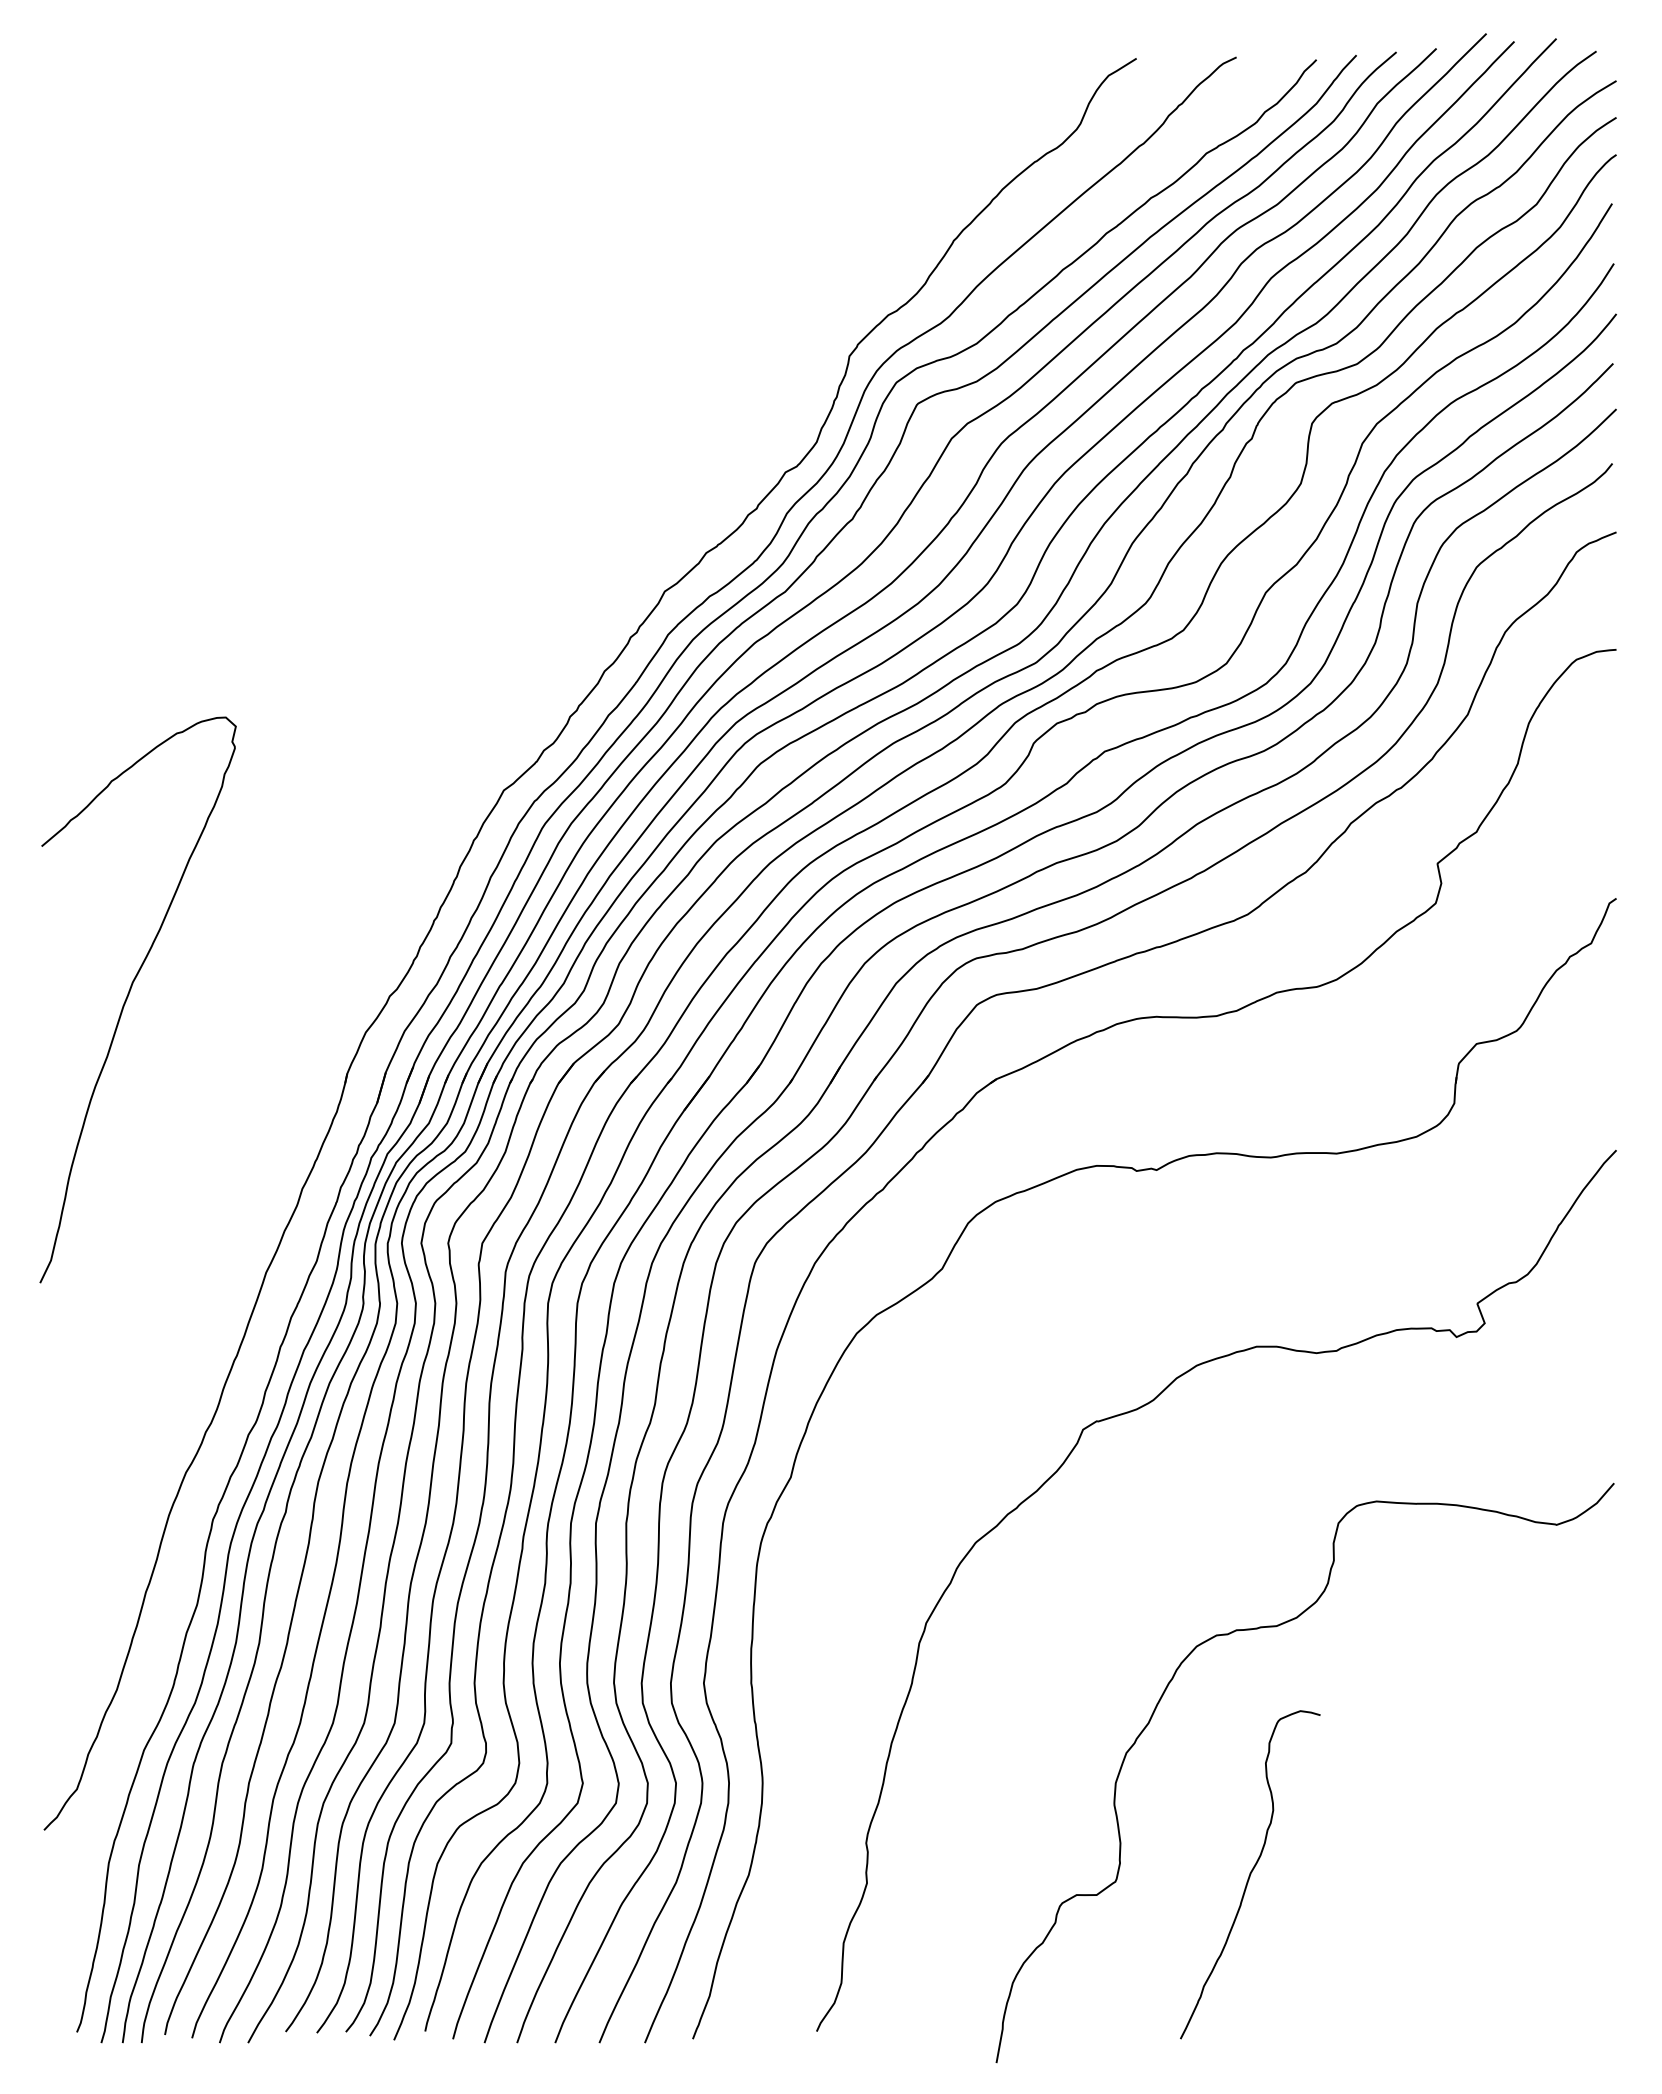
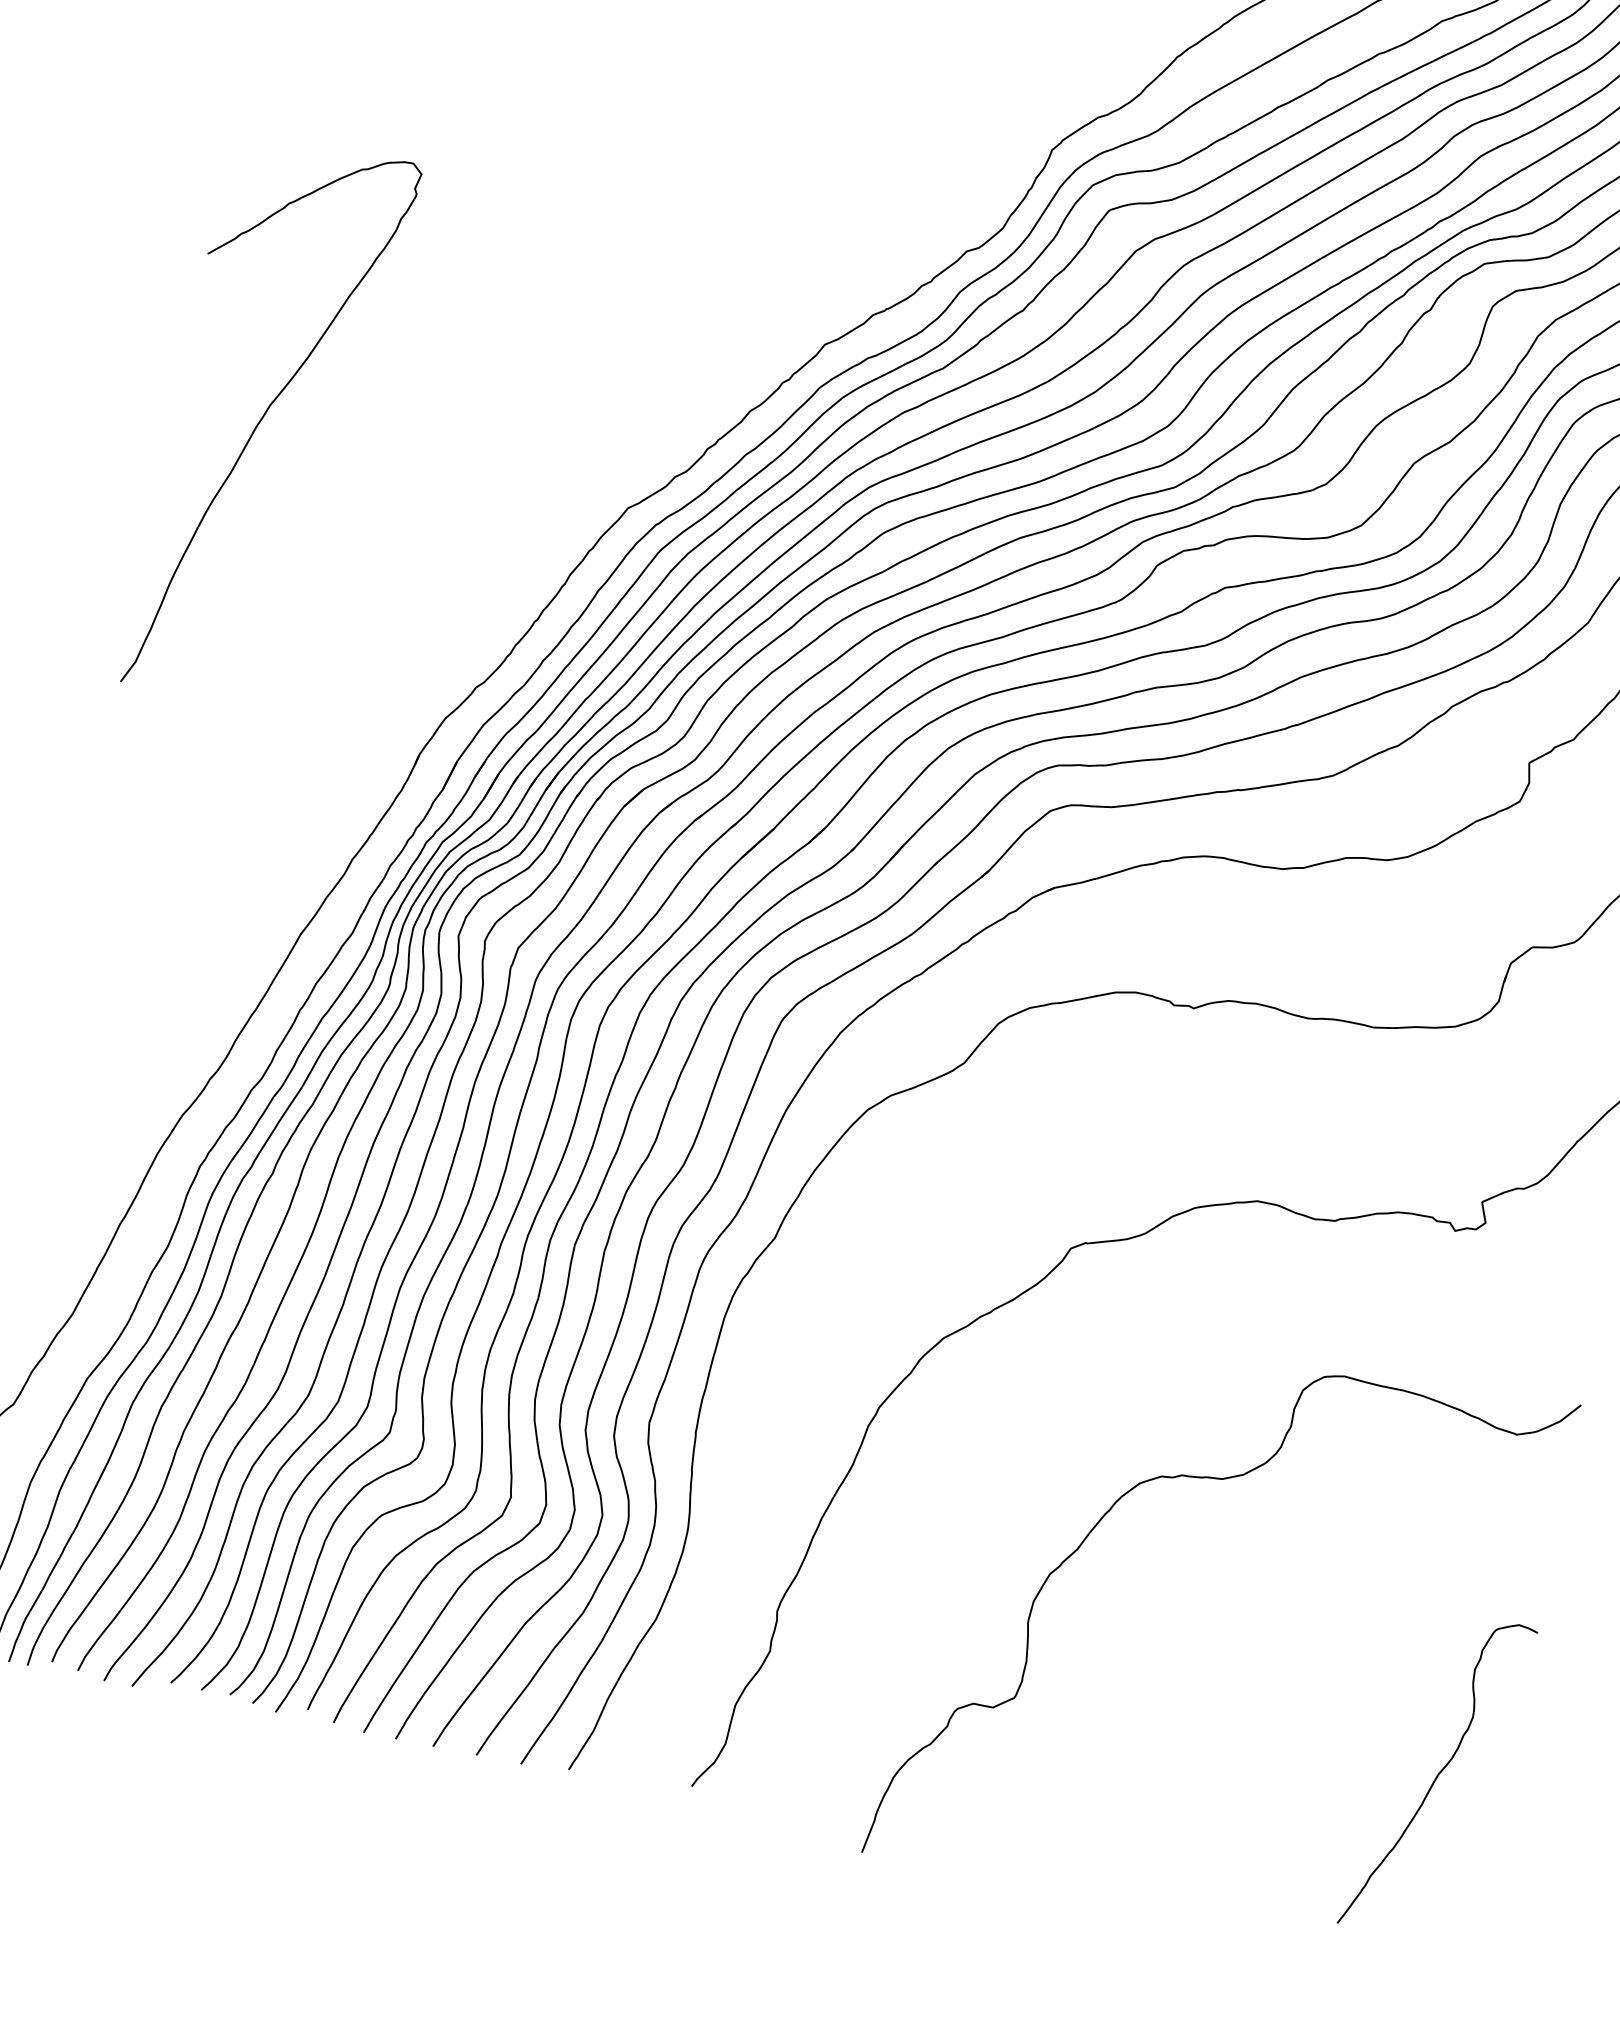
curve: (128, 997) -> (263, 419), moved
curve: (1250, 1874) -> (1438, 1775), moved

